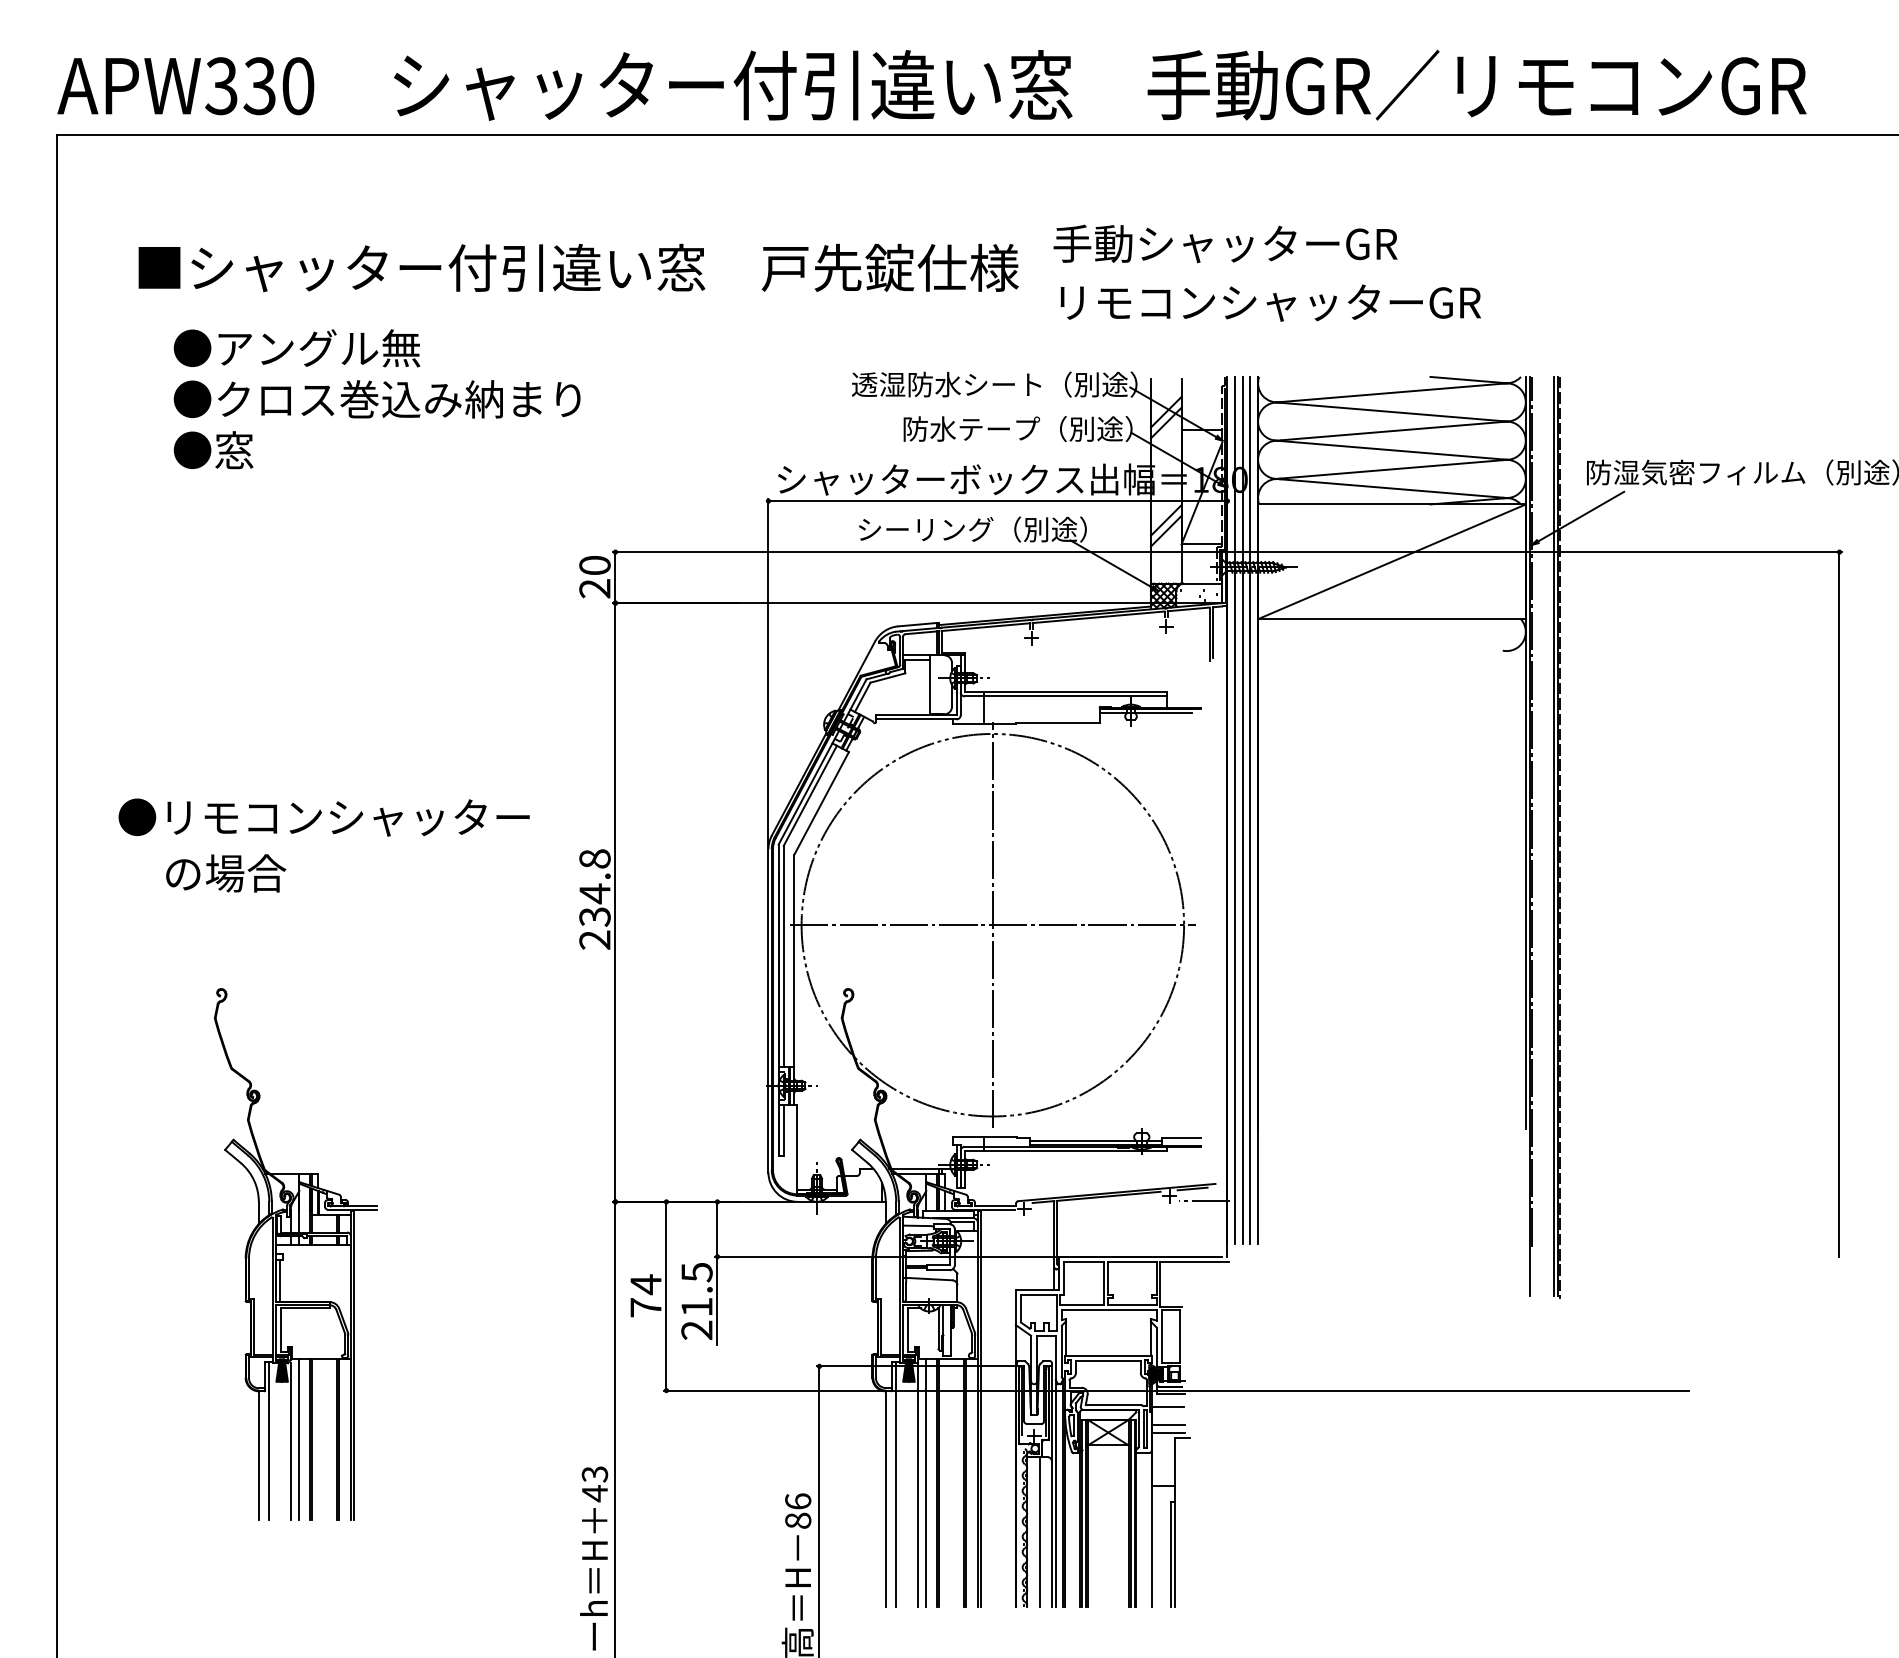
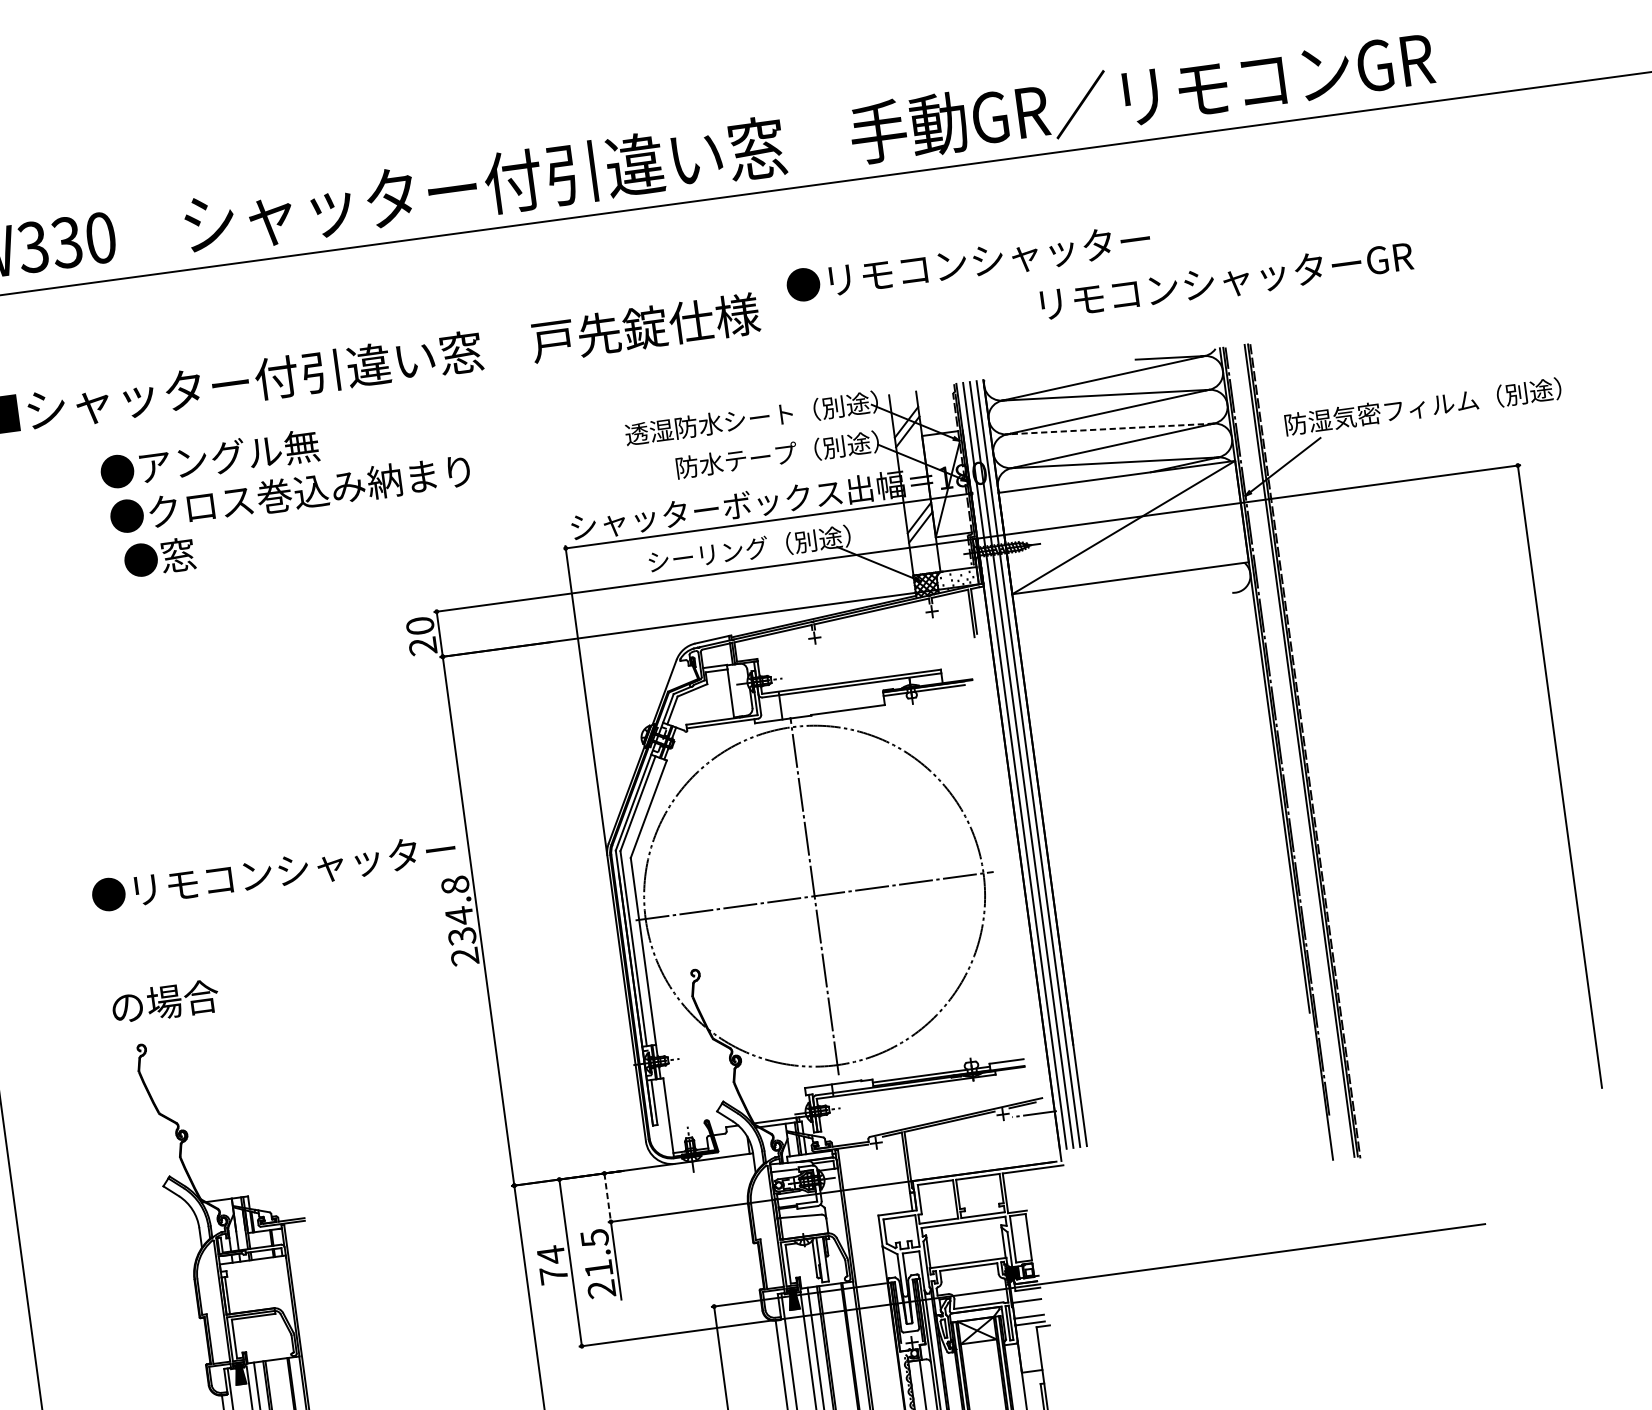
text: (1258, 243) -> (967, 262), 手動シャッターGR -> ●リモコンシャッター
text: (1270, 302) -> (1226, 280), moved
text: (296, 348) -> (209, 459), moved
text: (376, 399) -> (289, 494), moved
text: (213, 450) -> (159, 557), moved
line: (1390, 450) -> (1109, 429), solid -> dashed
text: (323, 817) -> (273, 872), moved
text: (226, 873) -> (165, 1002), moved
line: (717, 1229) -> (607, 1197), solid -> dashed

